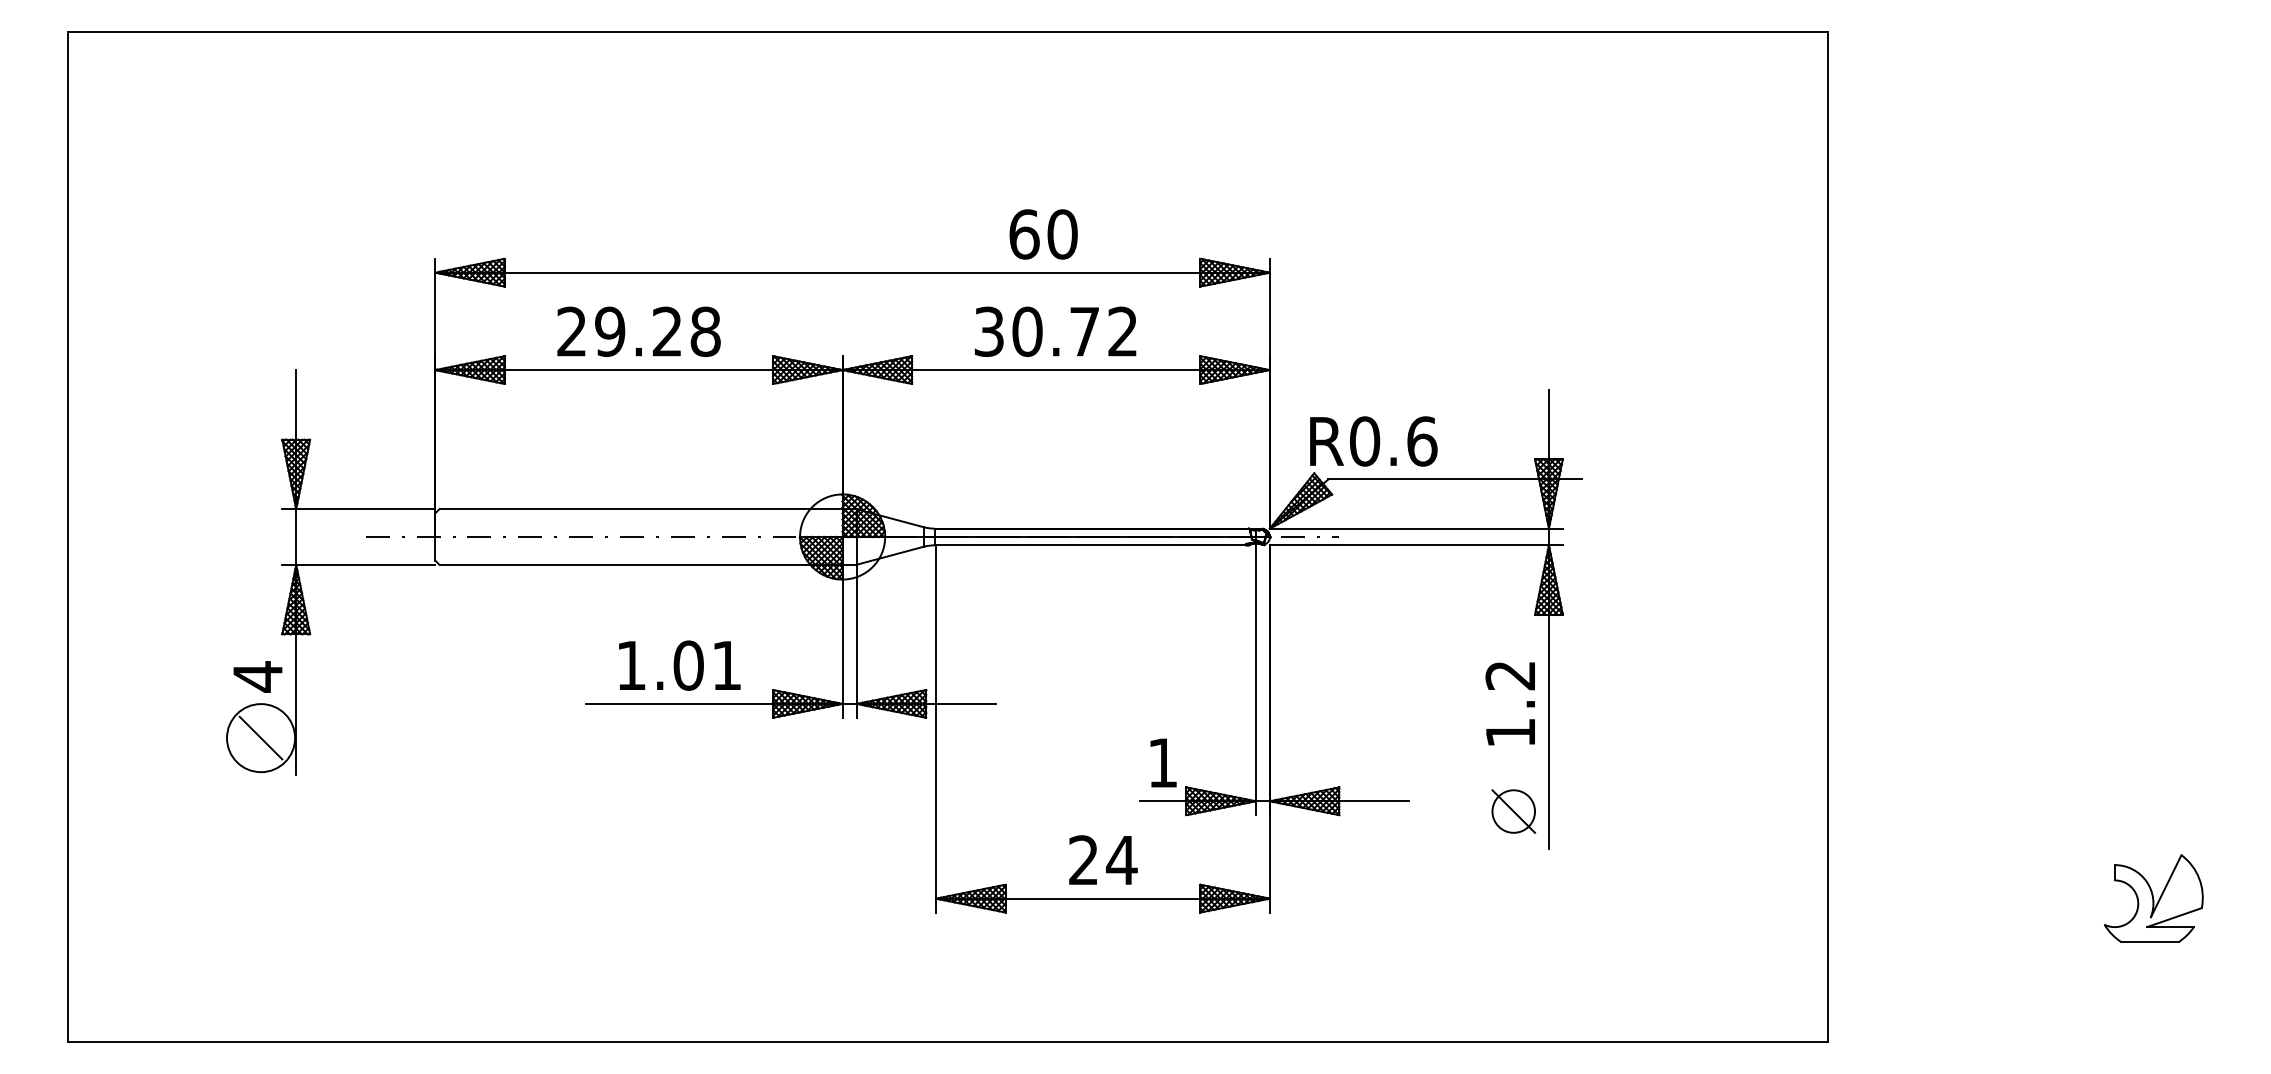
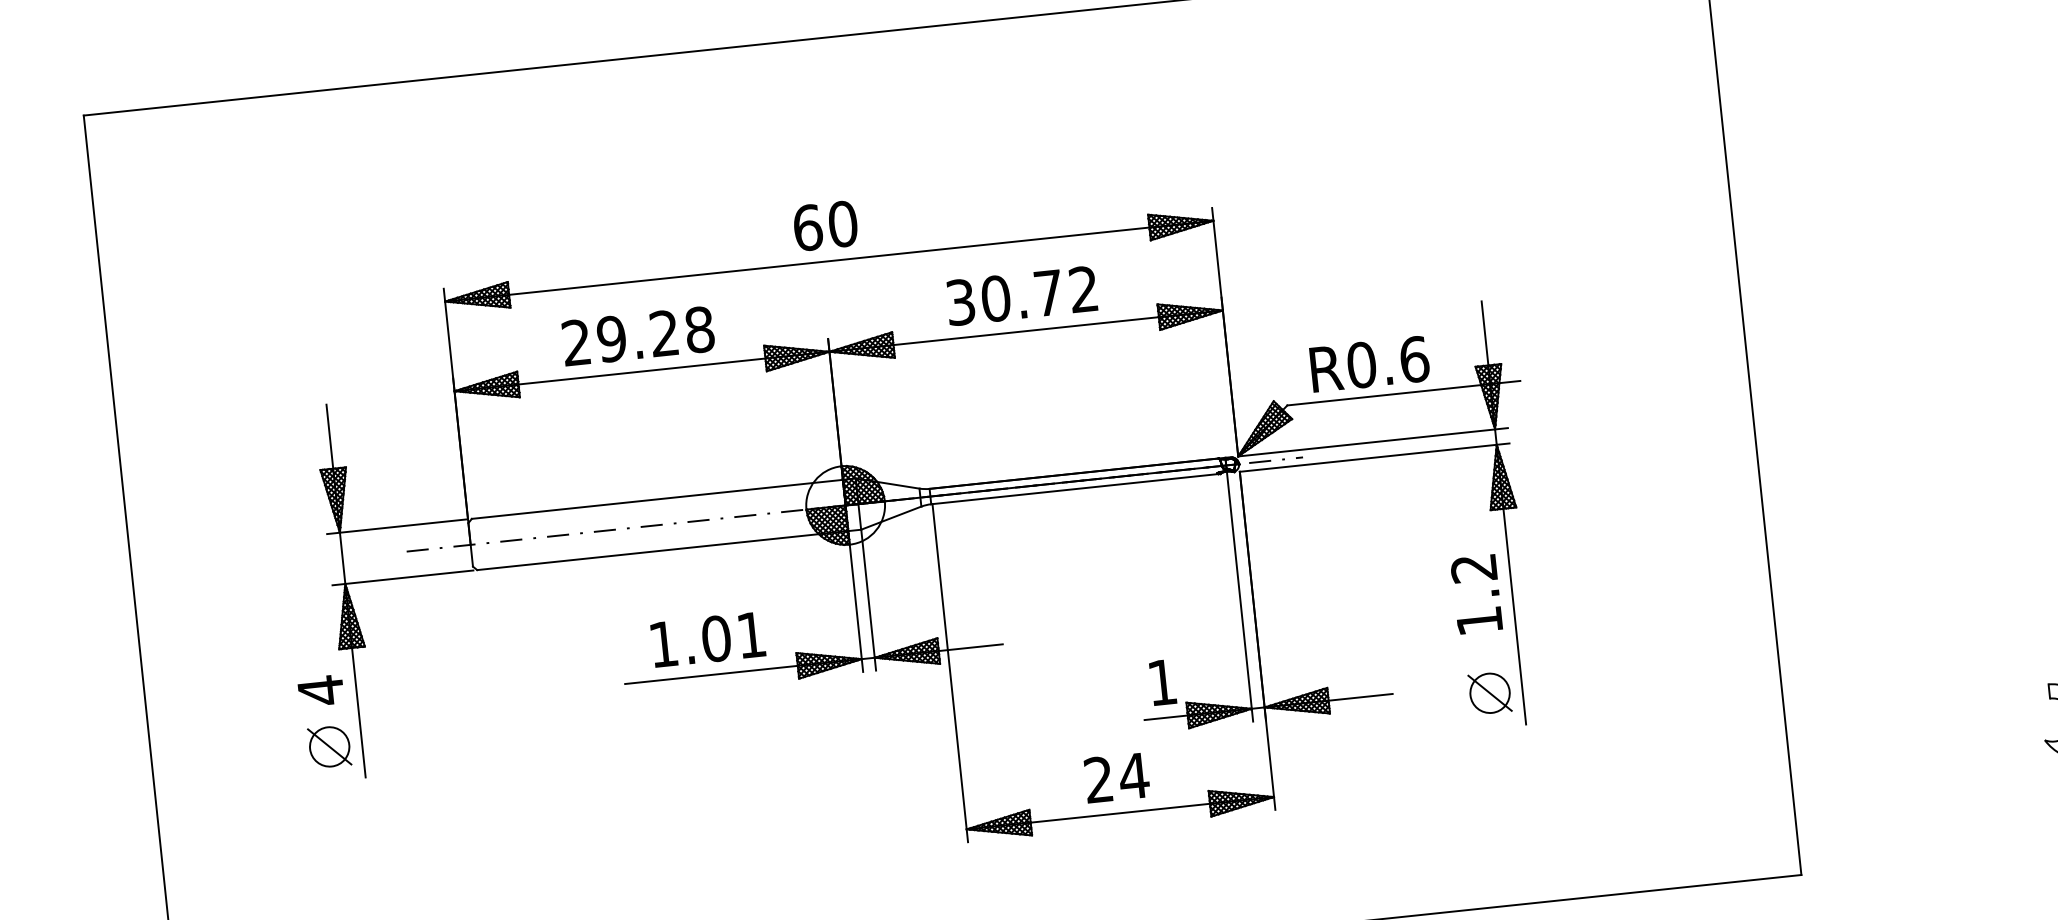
text: (1043, 234) -> (825, 226), moved
text: (1373, 441) -> (1369, 364), moved
circle: (260, 737) -> (329, 746), size x0.62

